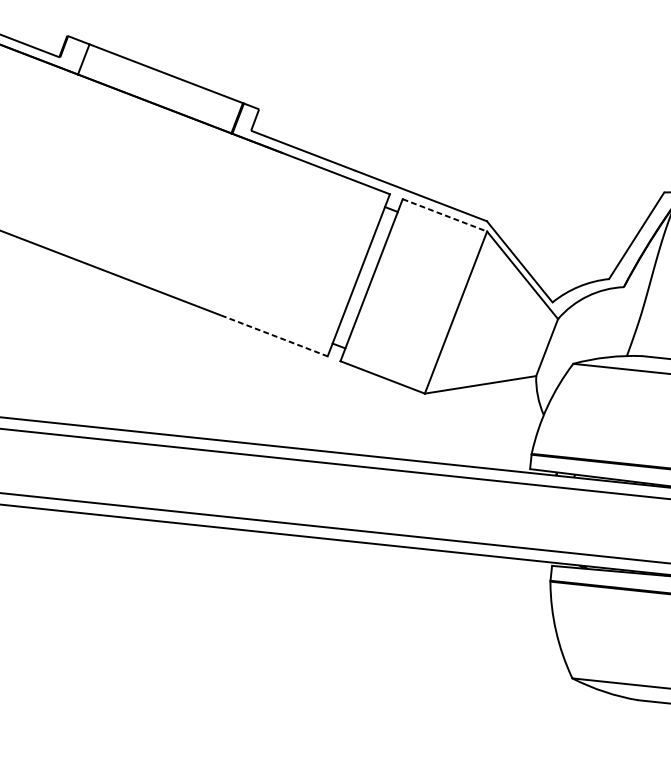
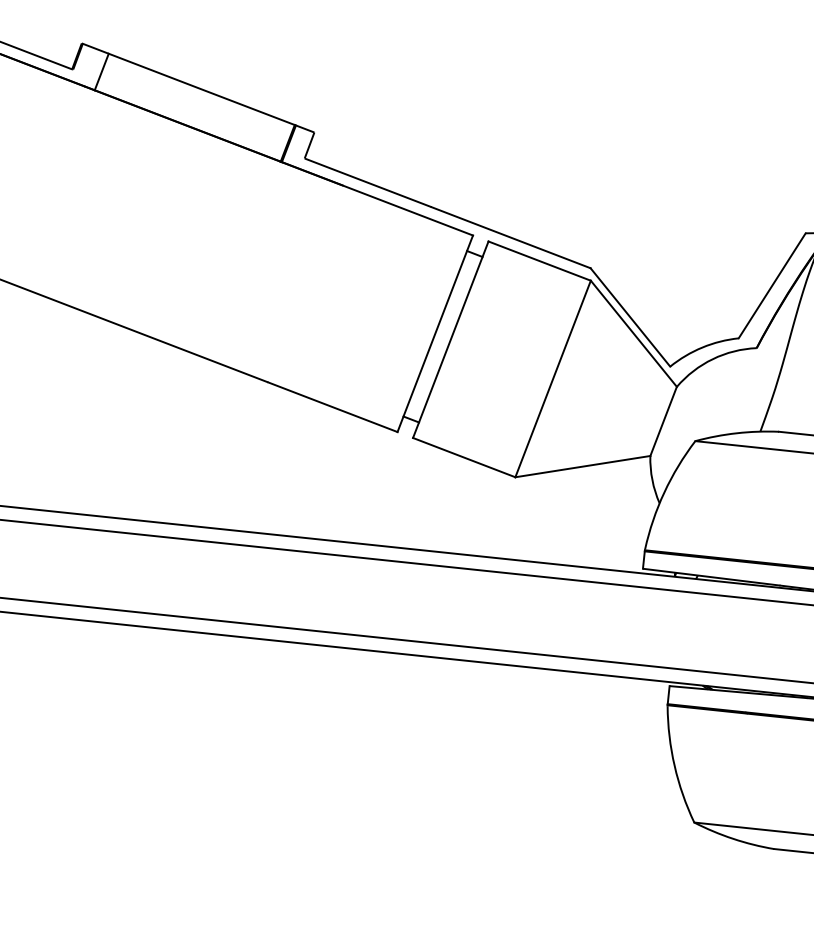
line: (444, 215) -> (539, 261), dashed -> solid
line: (274, 336) -> (333, 407), dashed -> solid

